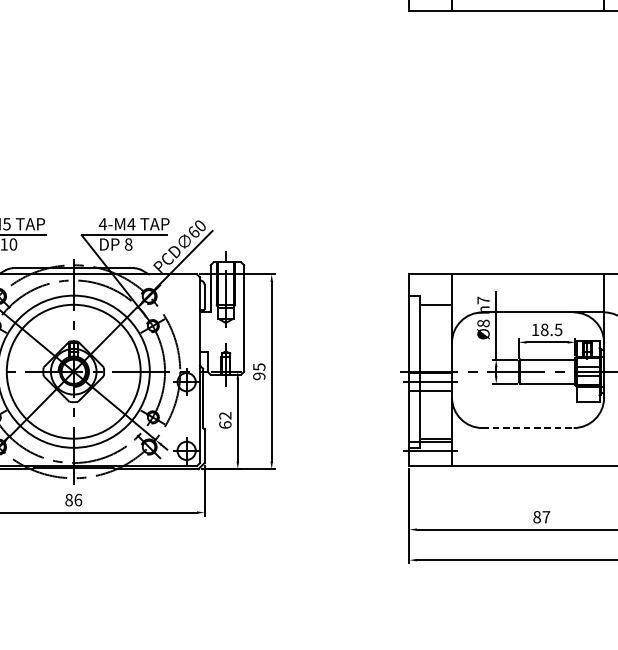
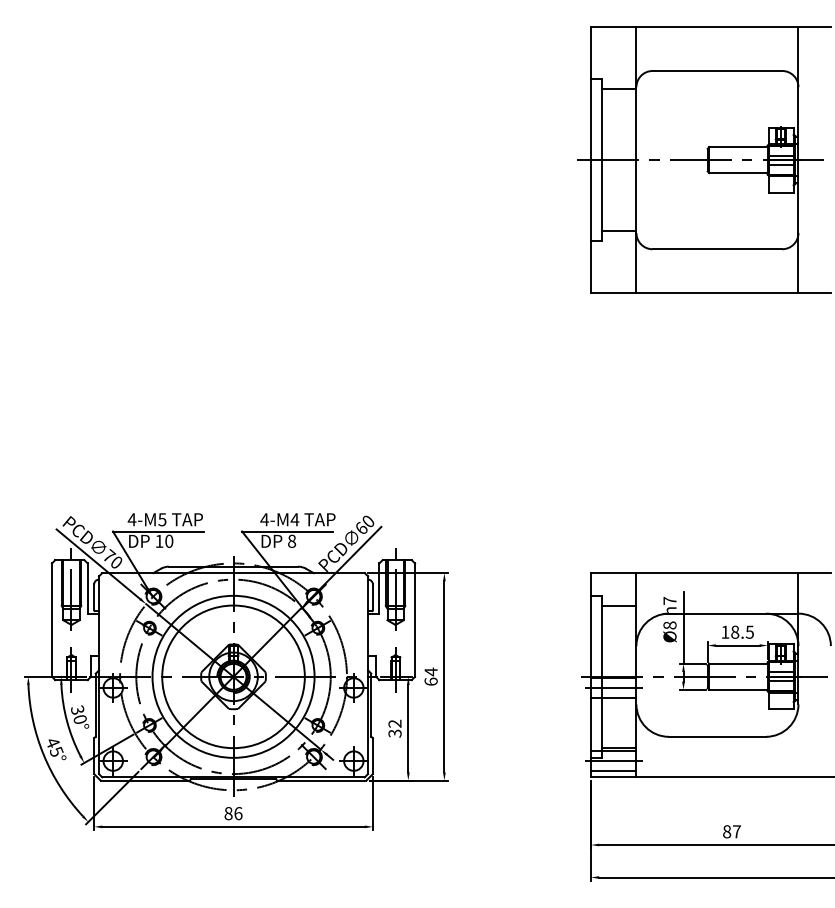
text: (258, 371) -> (430, 676), 95 -> 64
text: (224, 424) -> (394, 733), 62 -> 32
line: (528, 427) -> (717, 736), dashed -> solid
line: (430, 459) -> (613, 770), added

